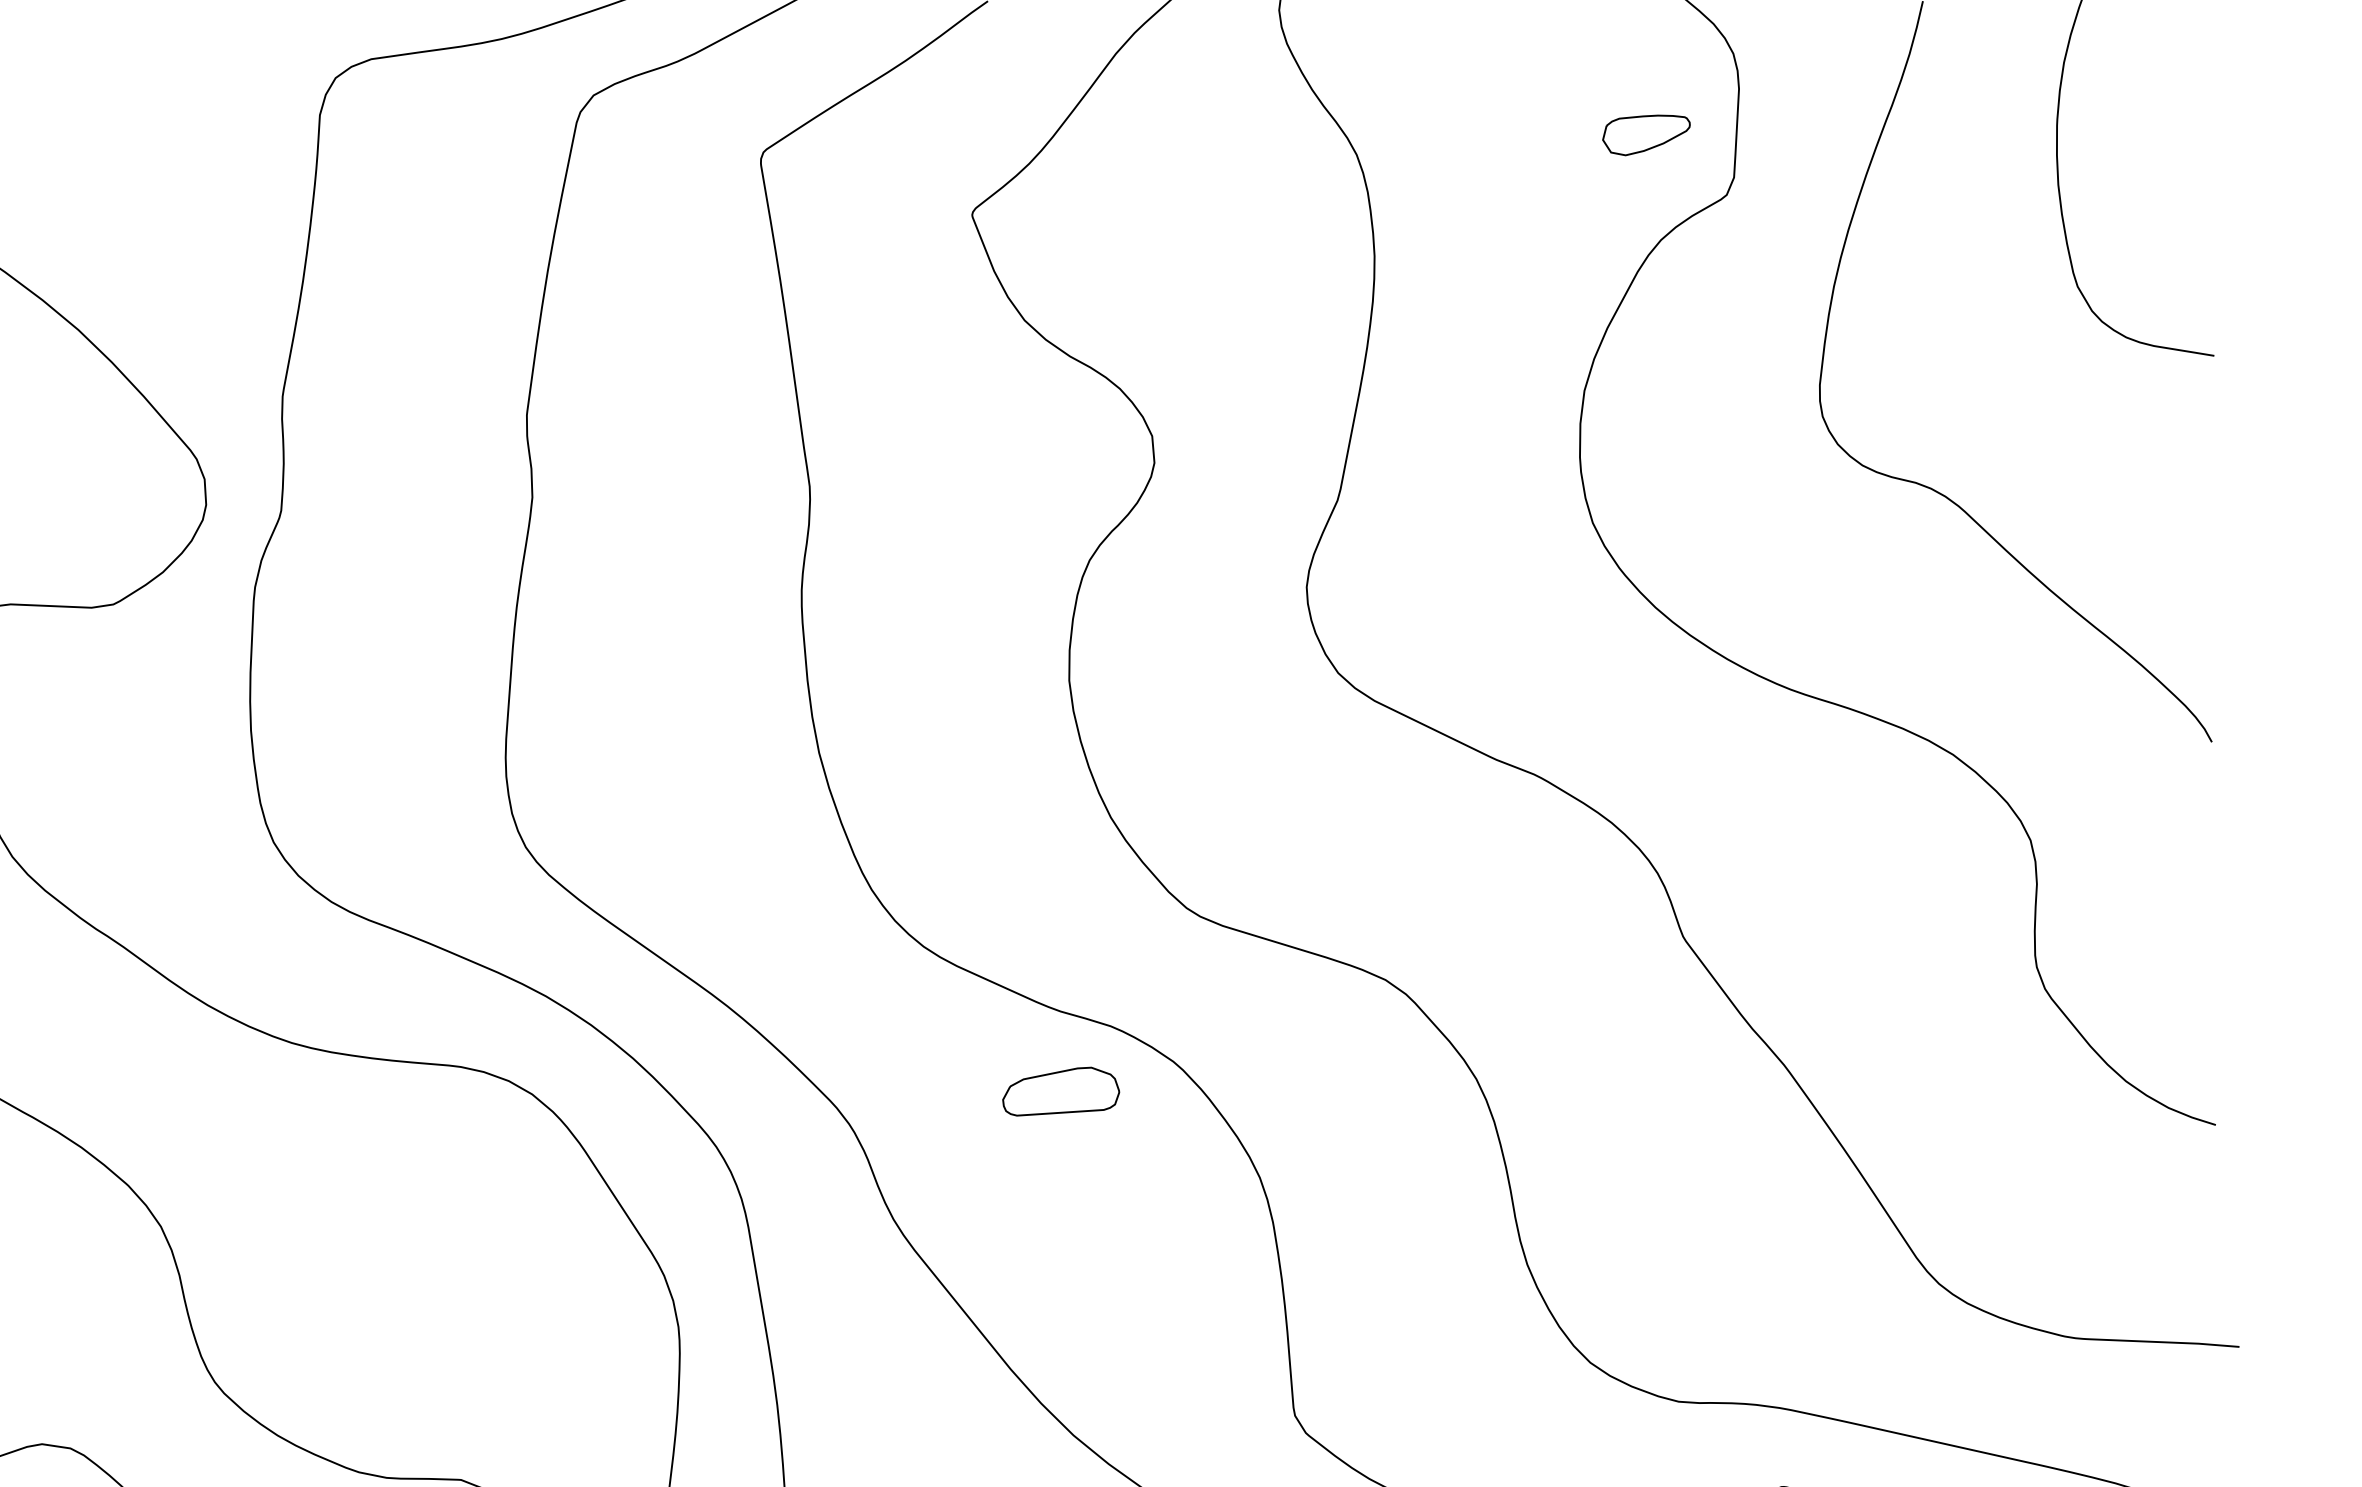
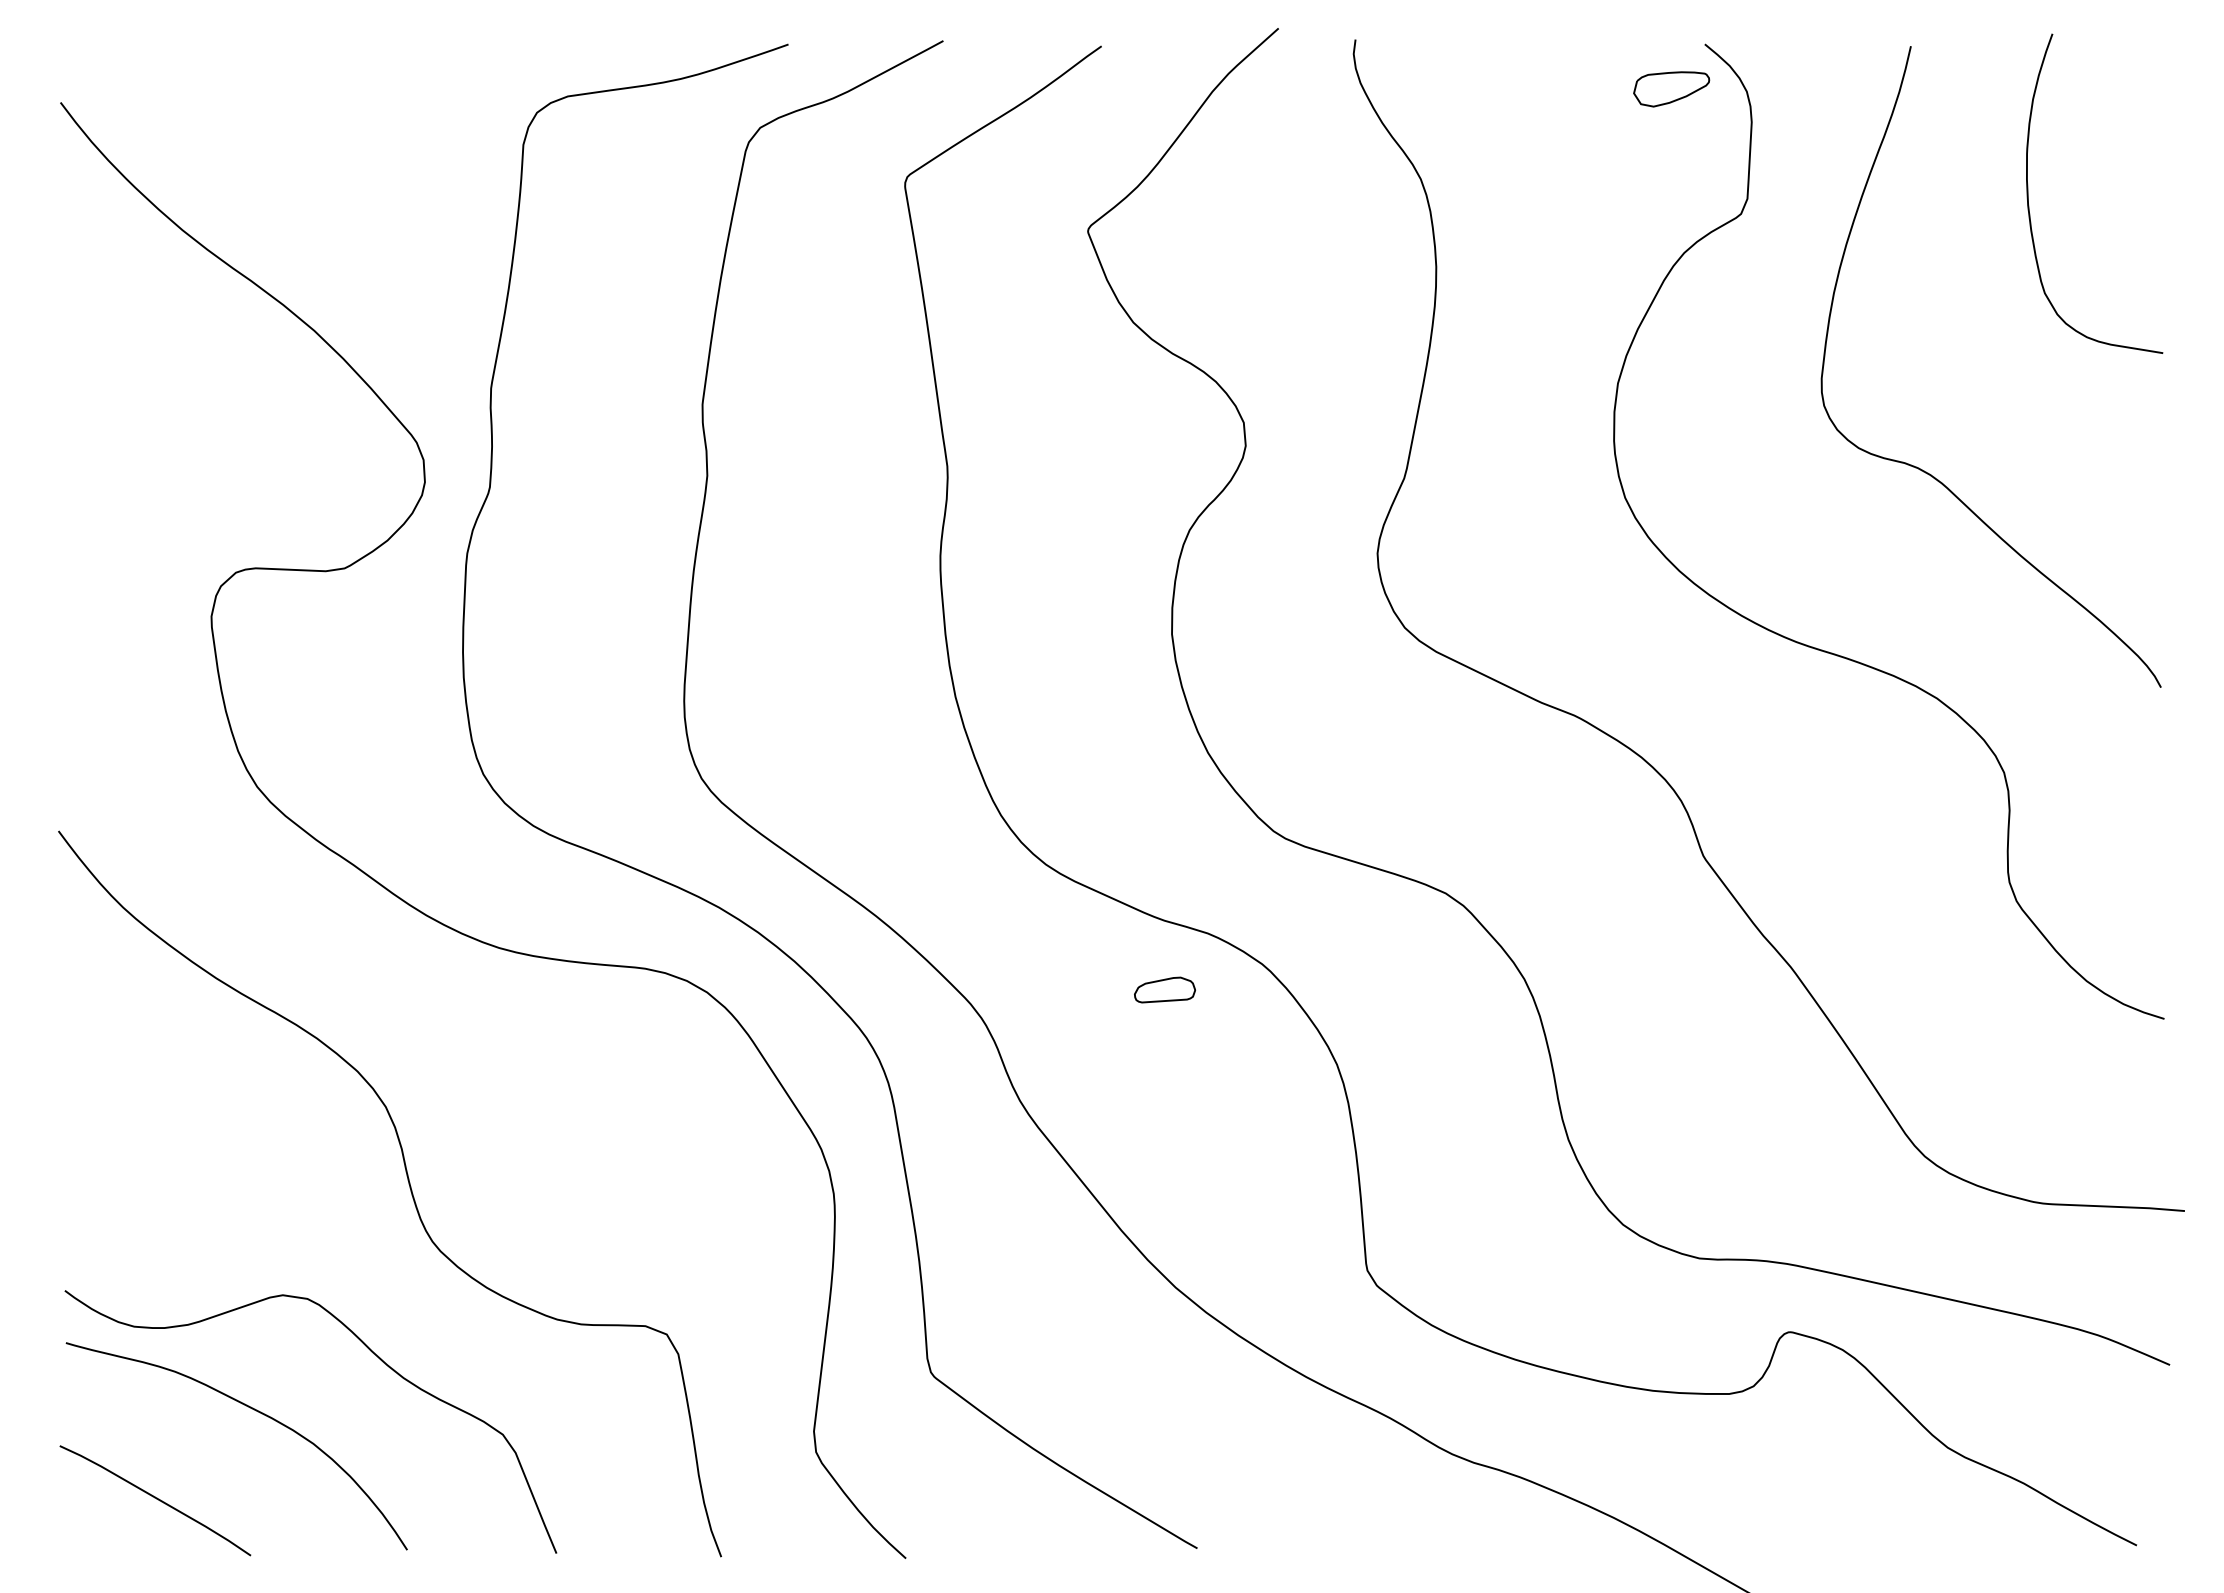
part: (1646, 135) -> (1671, 89), moved
part: (1060, 1090) -> (1164, 989), size x0.6

